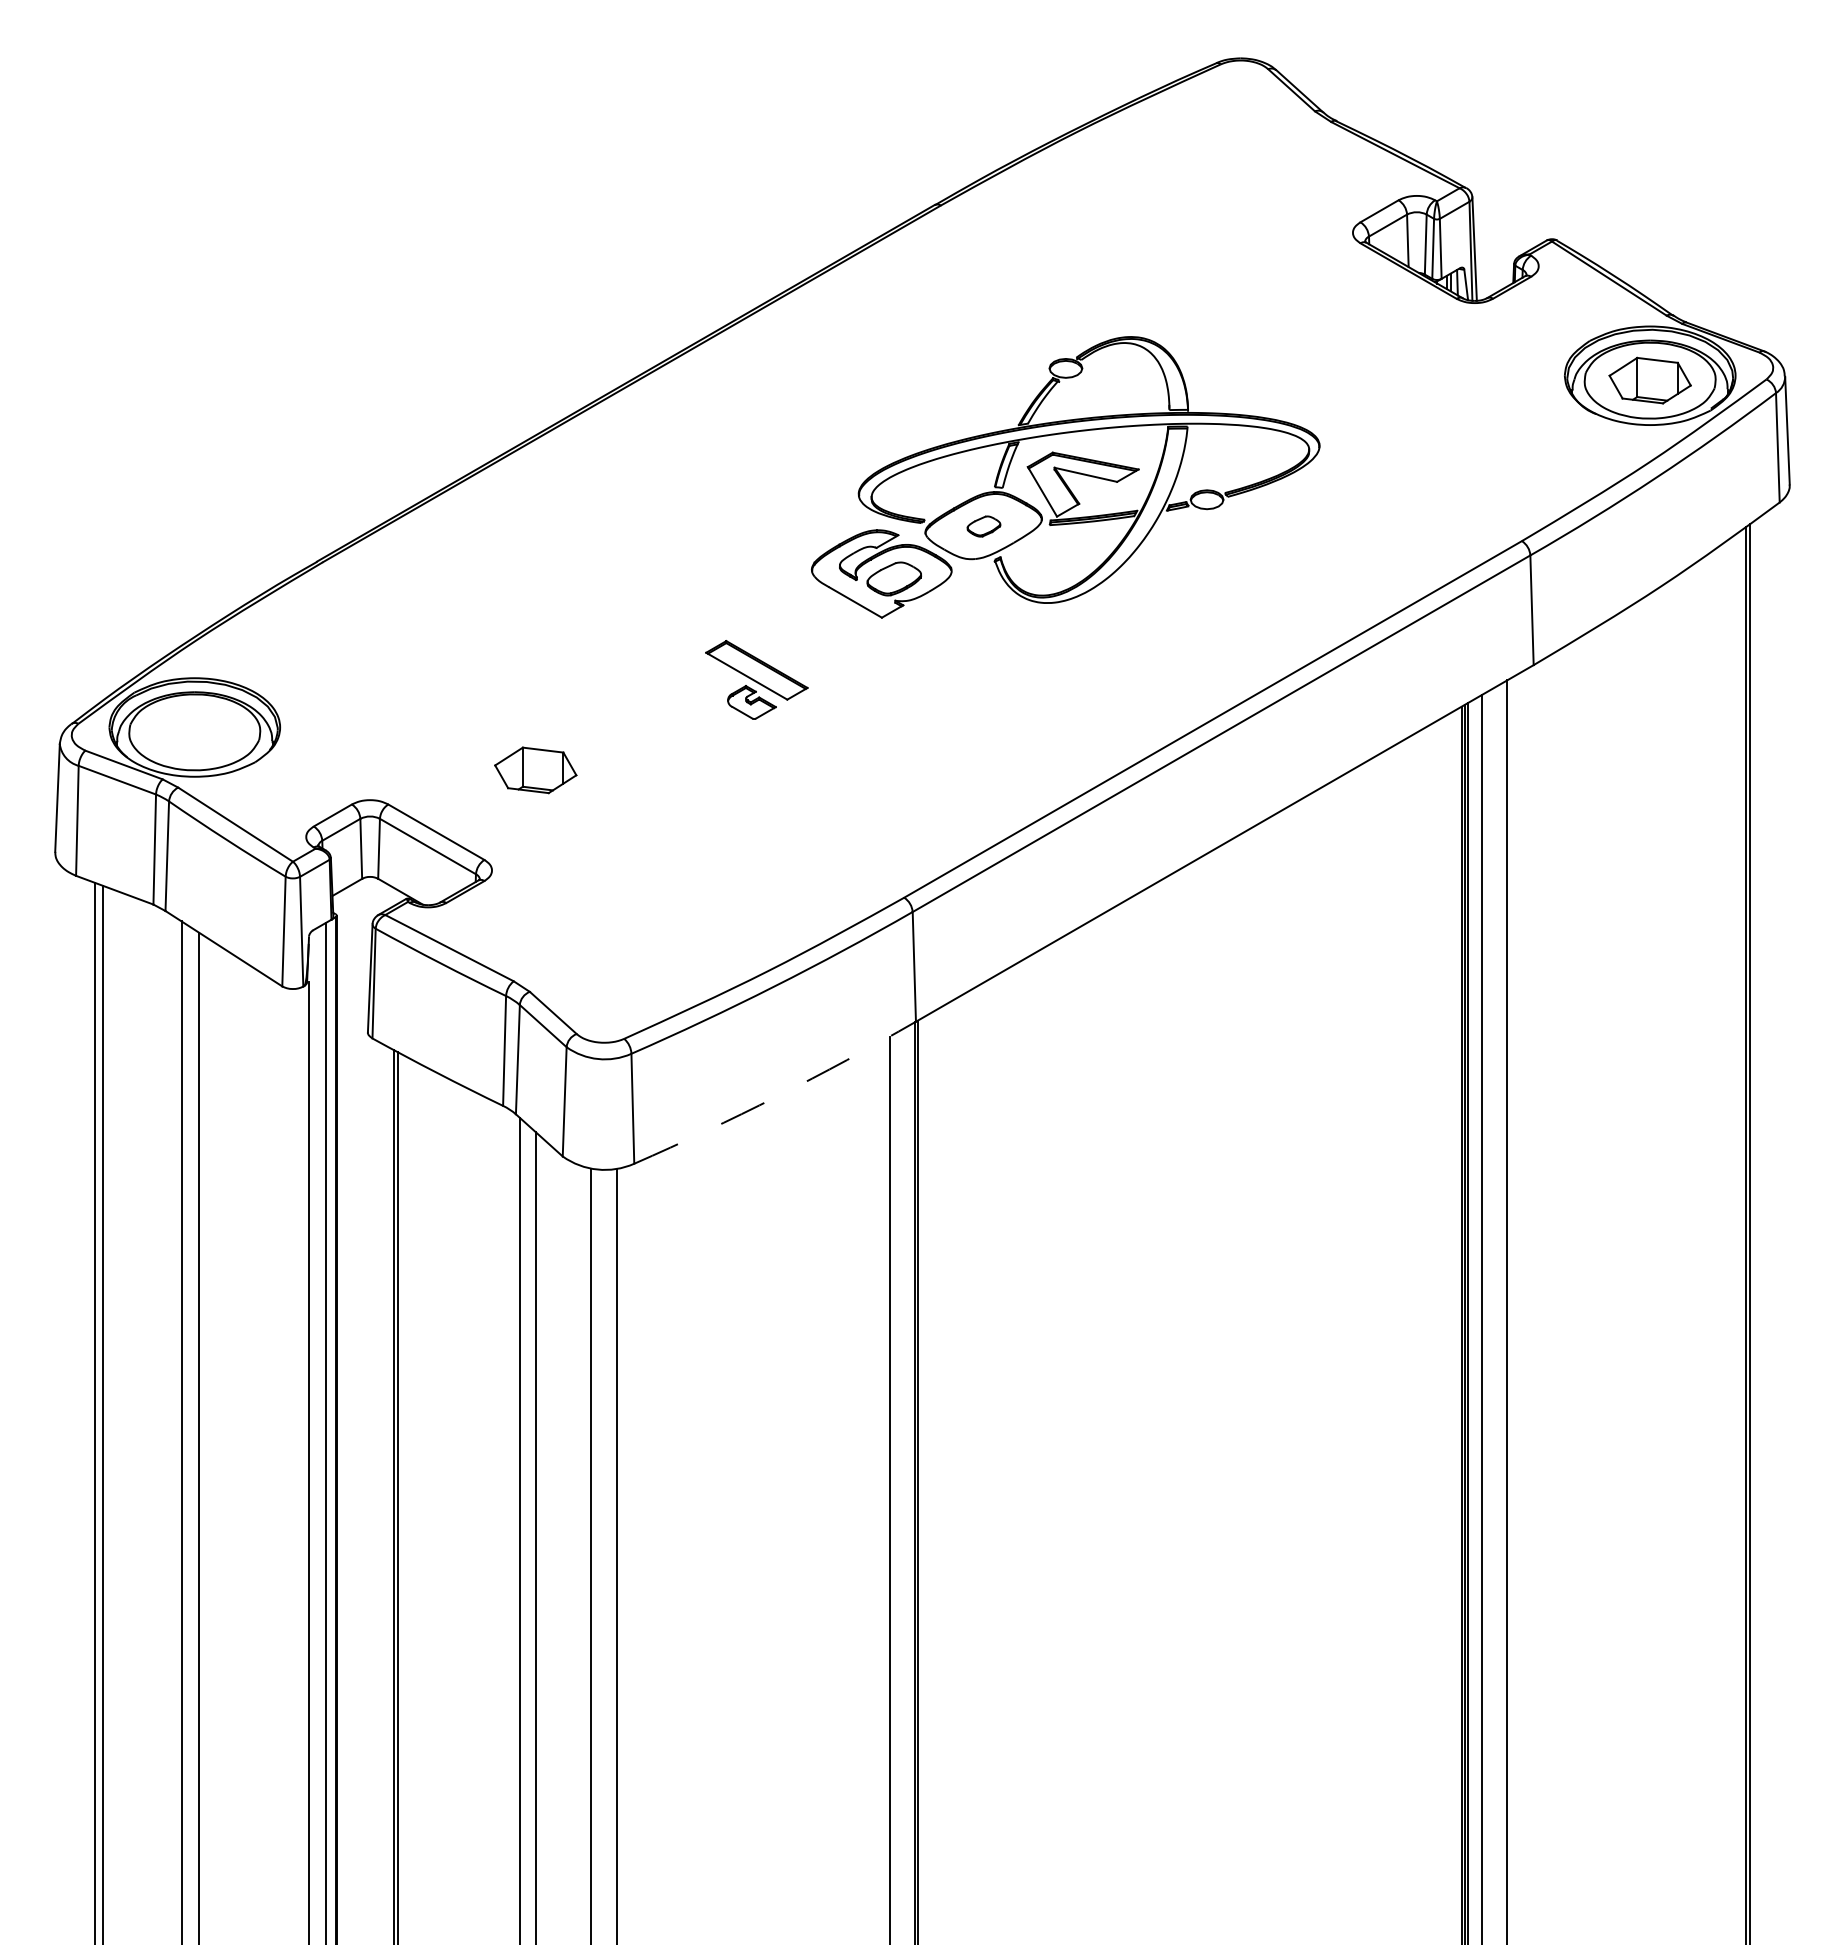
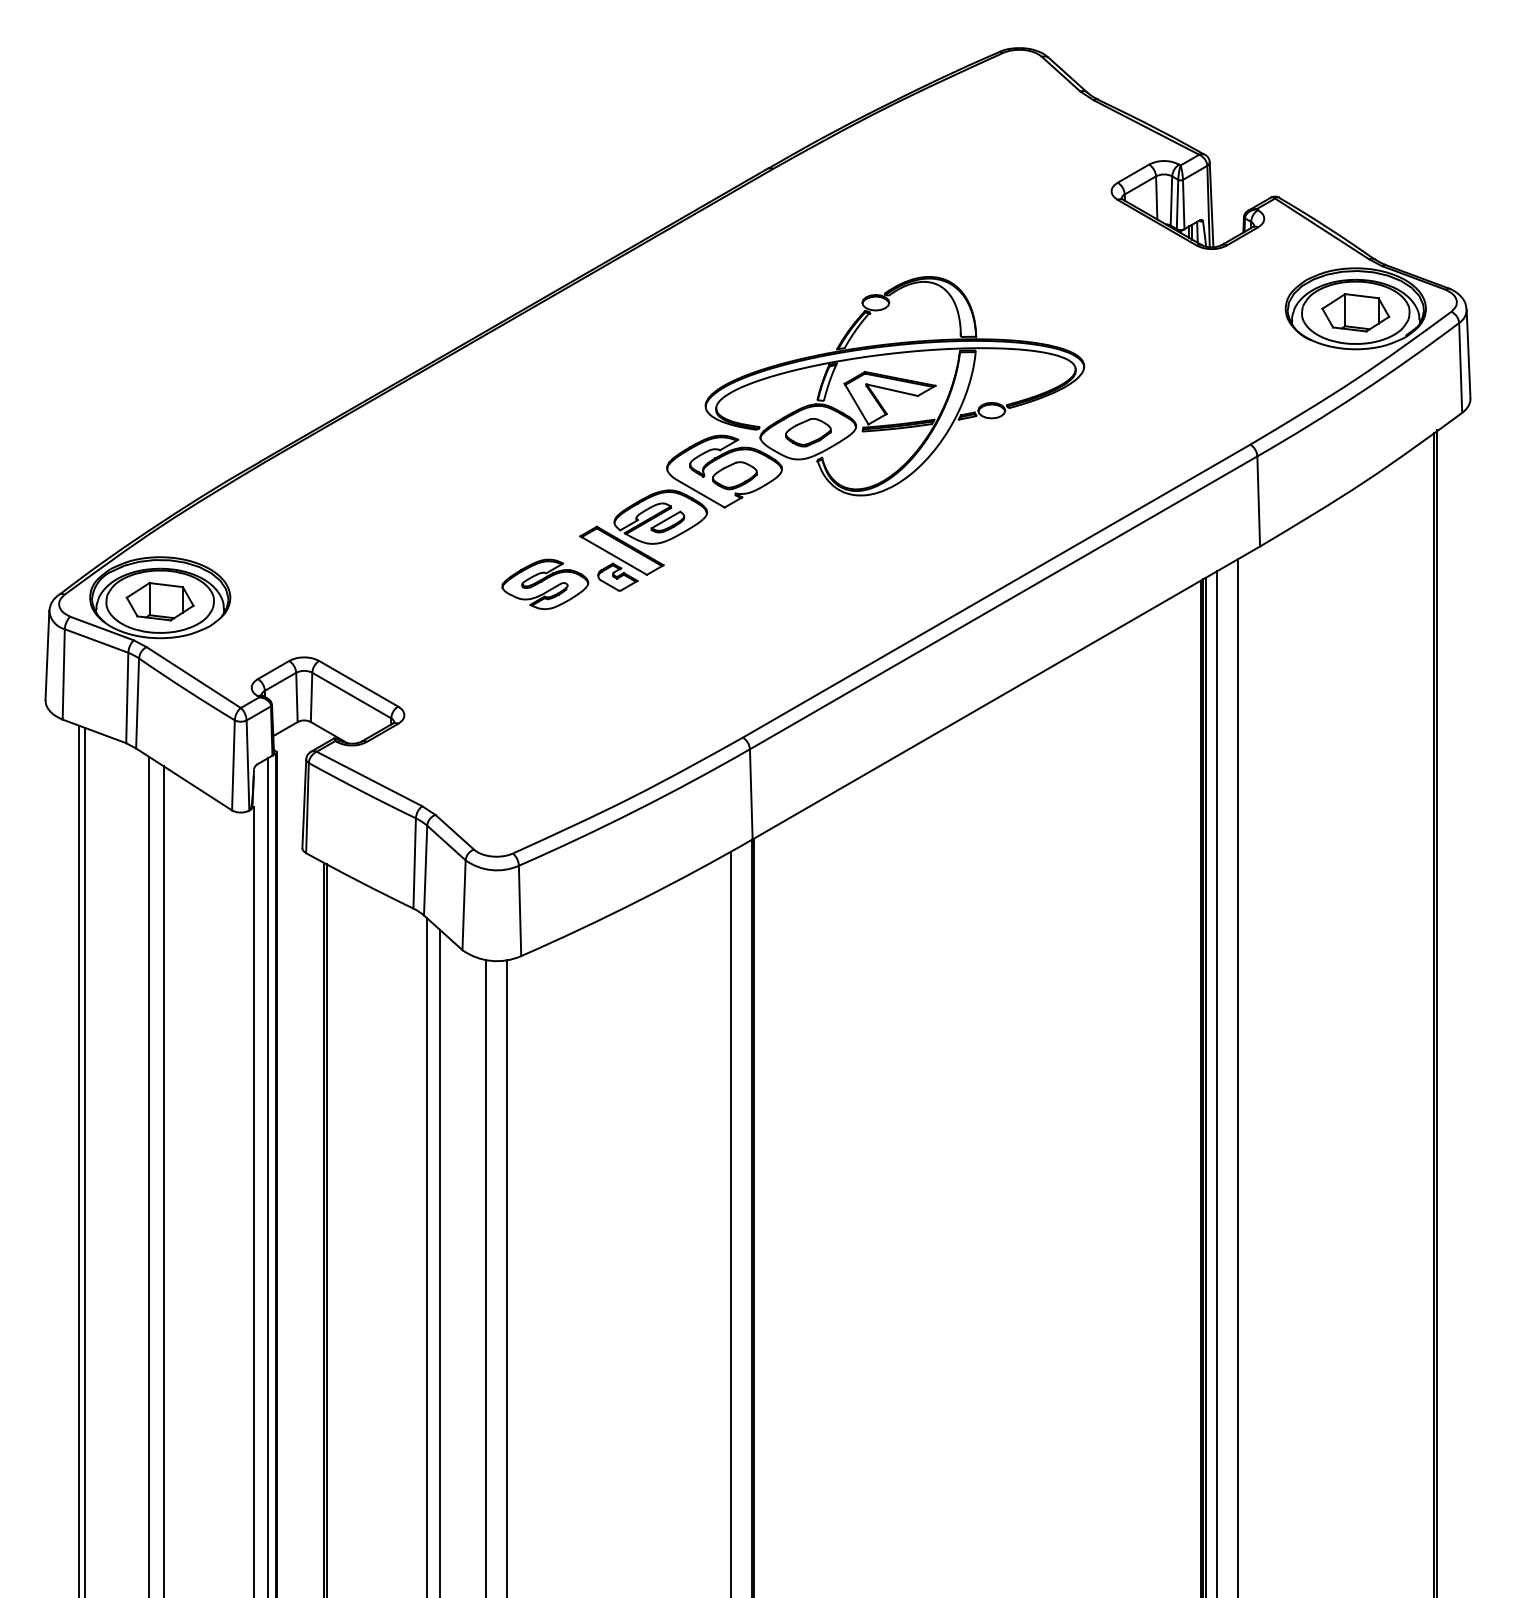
part: (983, 526) -> (808, 432), size x1.67
part: (803, 629) -> (660, 517), added
part: (663, 711) -> (545, 584), added
part: (535, 770) -> (159, 601), moved
arc: (777, 1096) -> (638, 900), dashed -> solid

